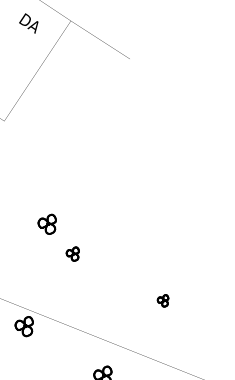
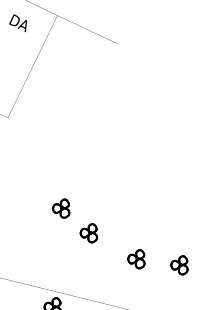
part: (72, 253) -> (88, 233), size x1.43
part: (118, 287) -> (136, 259), added
part: (162, 300) -> (178, 265), size x1.67

